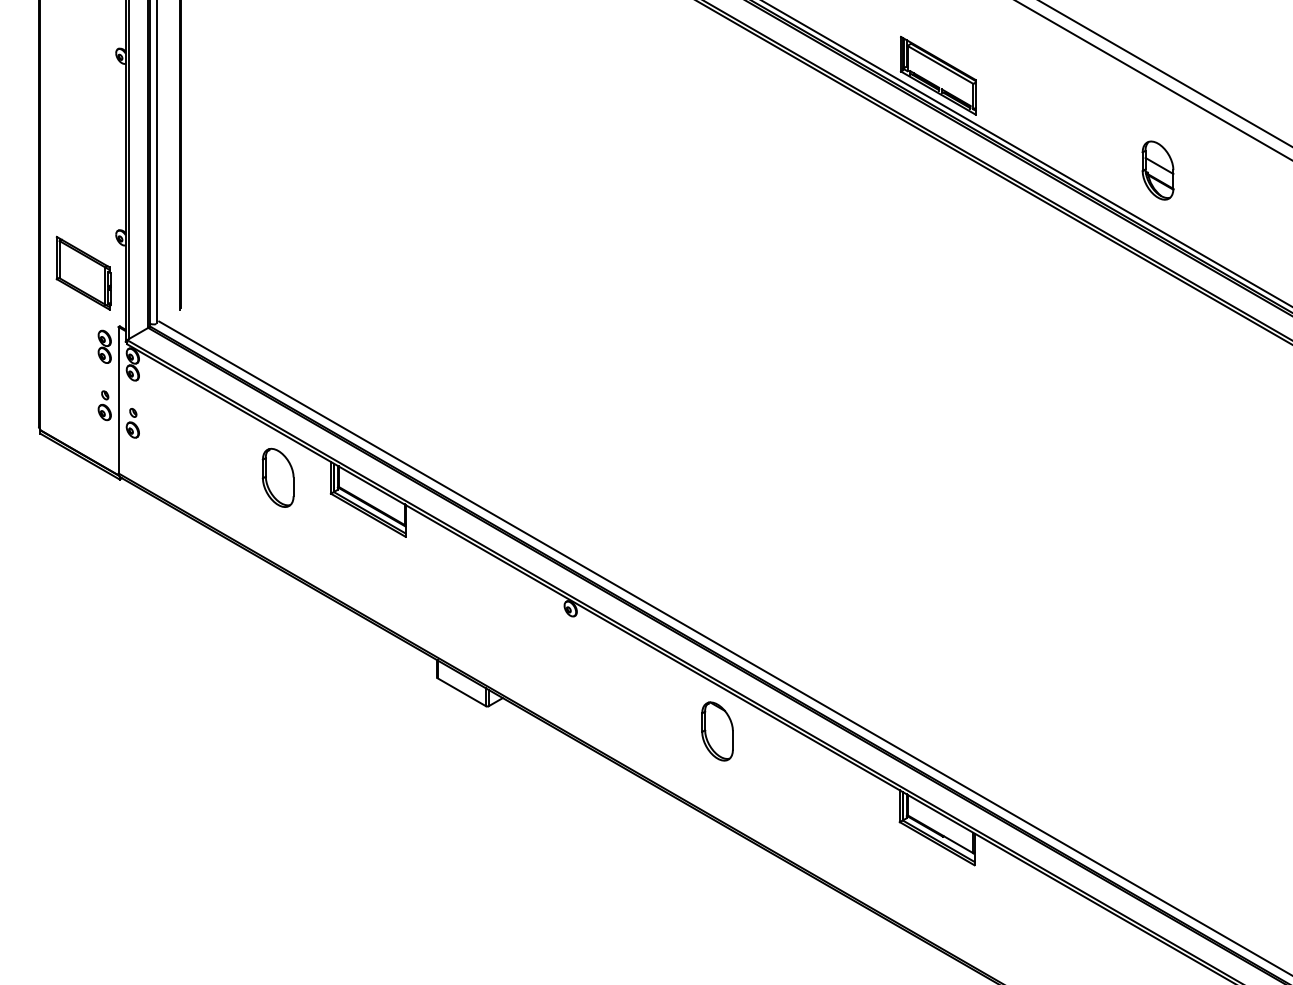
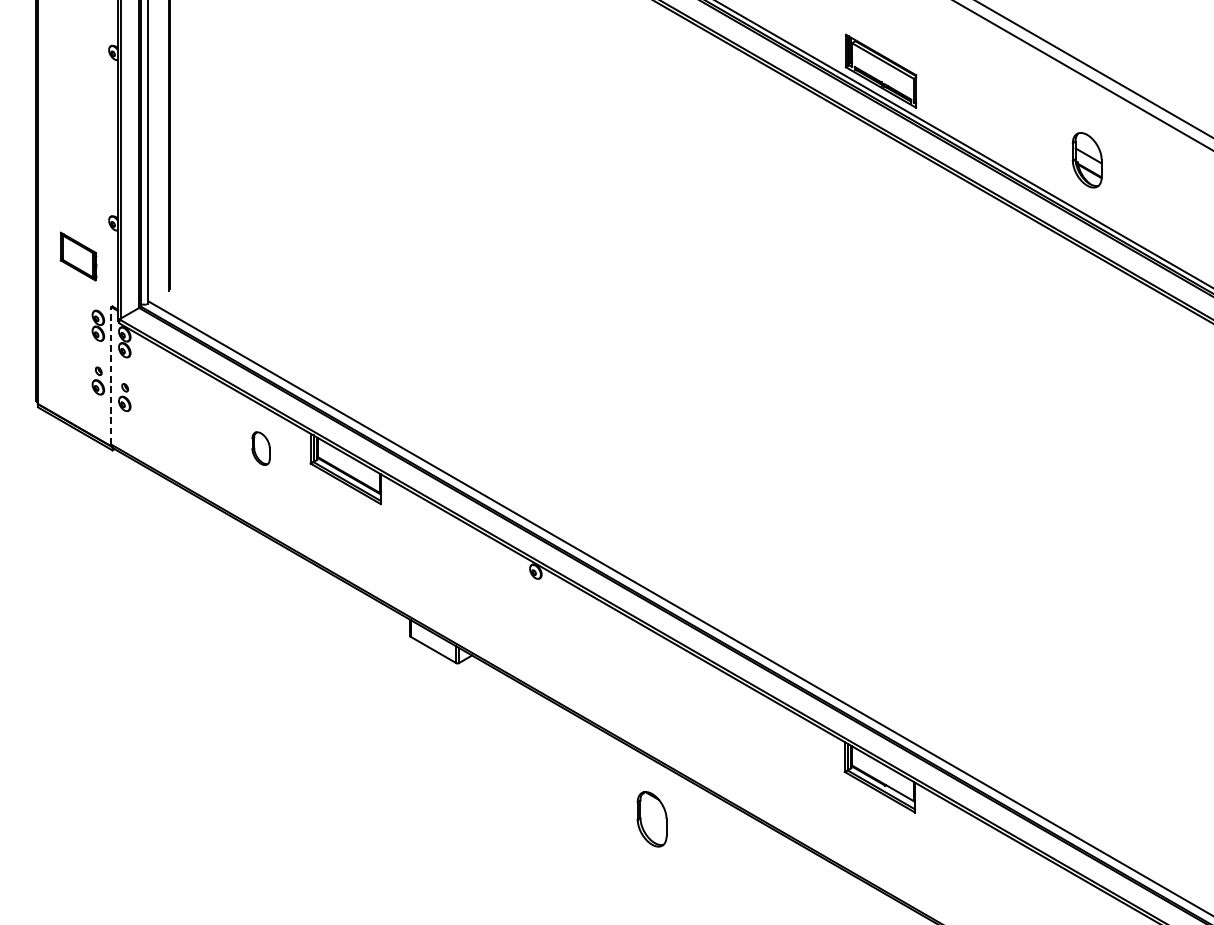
part: (83, 272) -> (78, 255), size x0.7
line: (118, 399) -> (111, 375), solid -> dashed
part: (277, 477) -> (260, 448), size x0.6
part: (717, 731) -> (652, 819), moved

